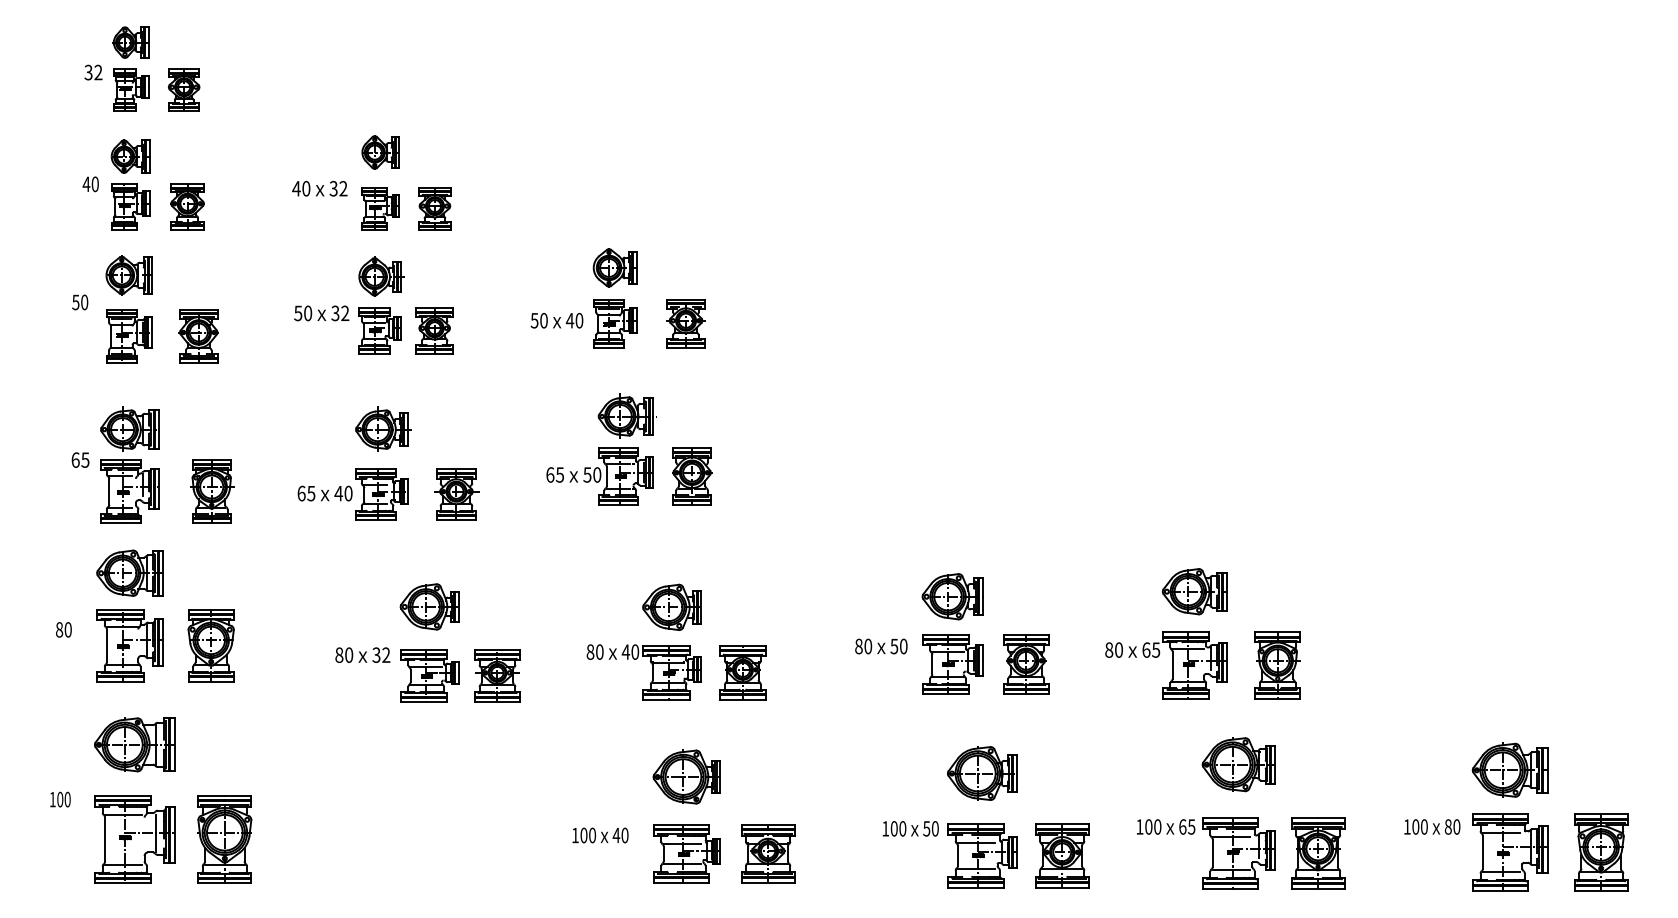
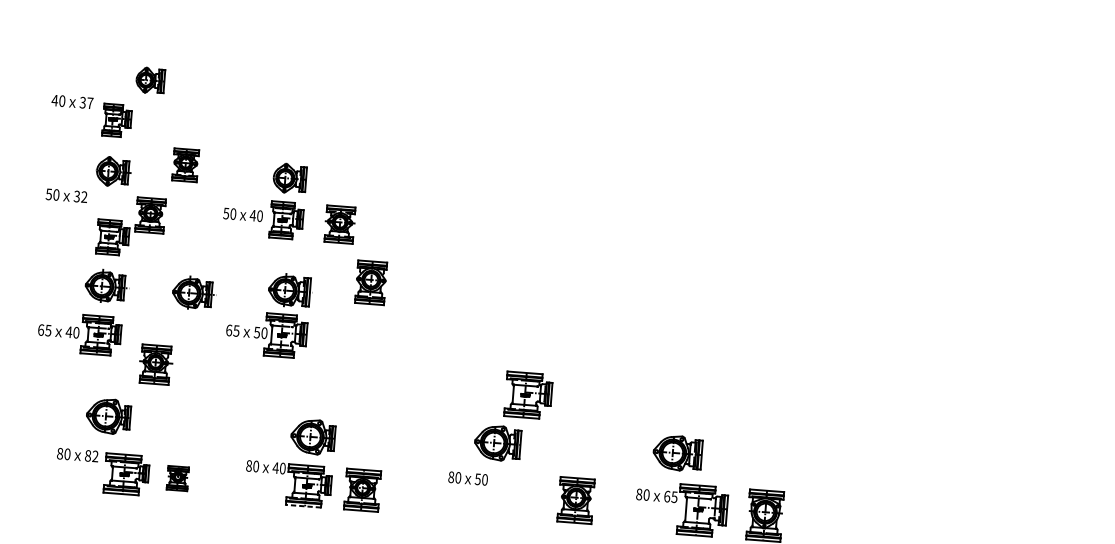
part: (380, 152) -> (150, 80), moved
text: (343, 188) -> (90, 103), 32 -> 37
part: (434, 208) -> (185, 164), moved
part: (379, 330) -> (112, 237), moved
part: (499, 428) -> (193, 292), added
part: (692, 476) -> (371, 282), moved
part: (456, 494) -> (155, 364), moved
part: (1194, 591) -> (677, 453), moved
part: (952, 596) -> (497, 443), moved
part: (429, 606) -> (108, 416), moved
text: (376, 654) -> (88, 455), 32 -> 82
part: (952, 664) -> (528, 395), moved
part: (497, 675) -> (177, 478), size x0.6
line: (665, 699) -> (302, 505), solid -> dashed

